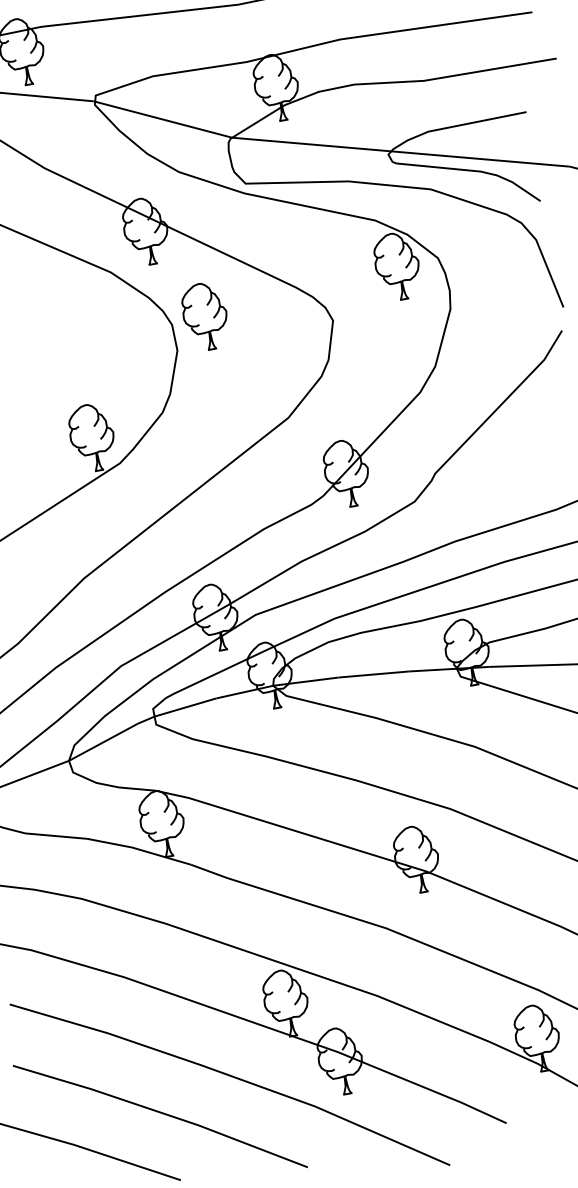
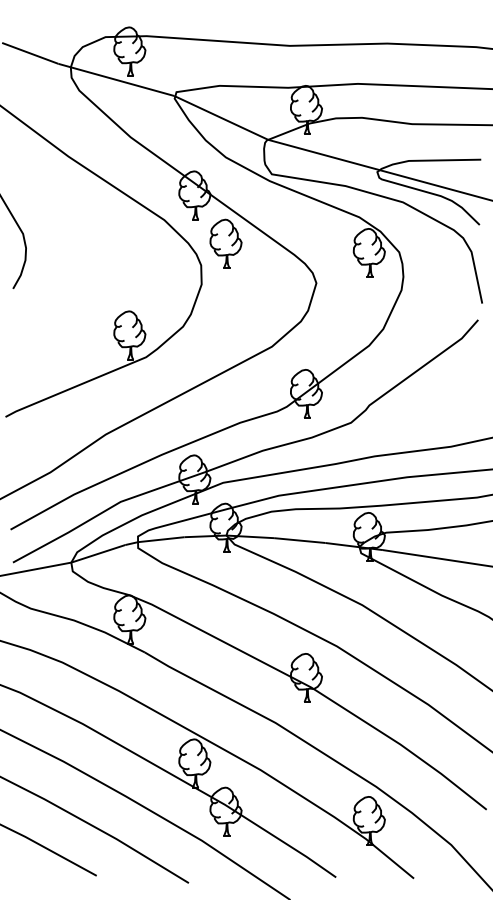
part: (204, 316) -> (225, 243), moved

